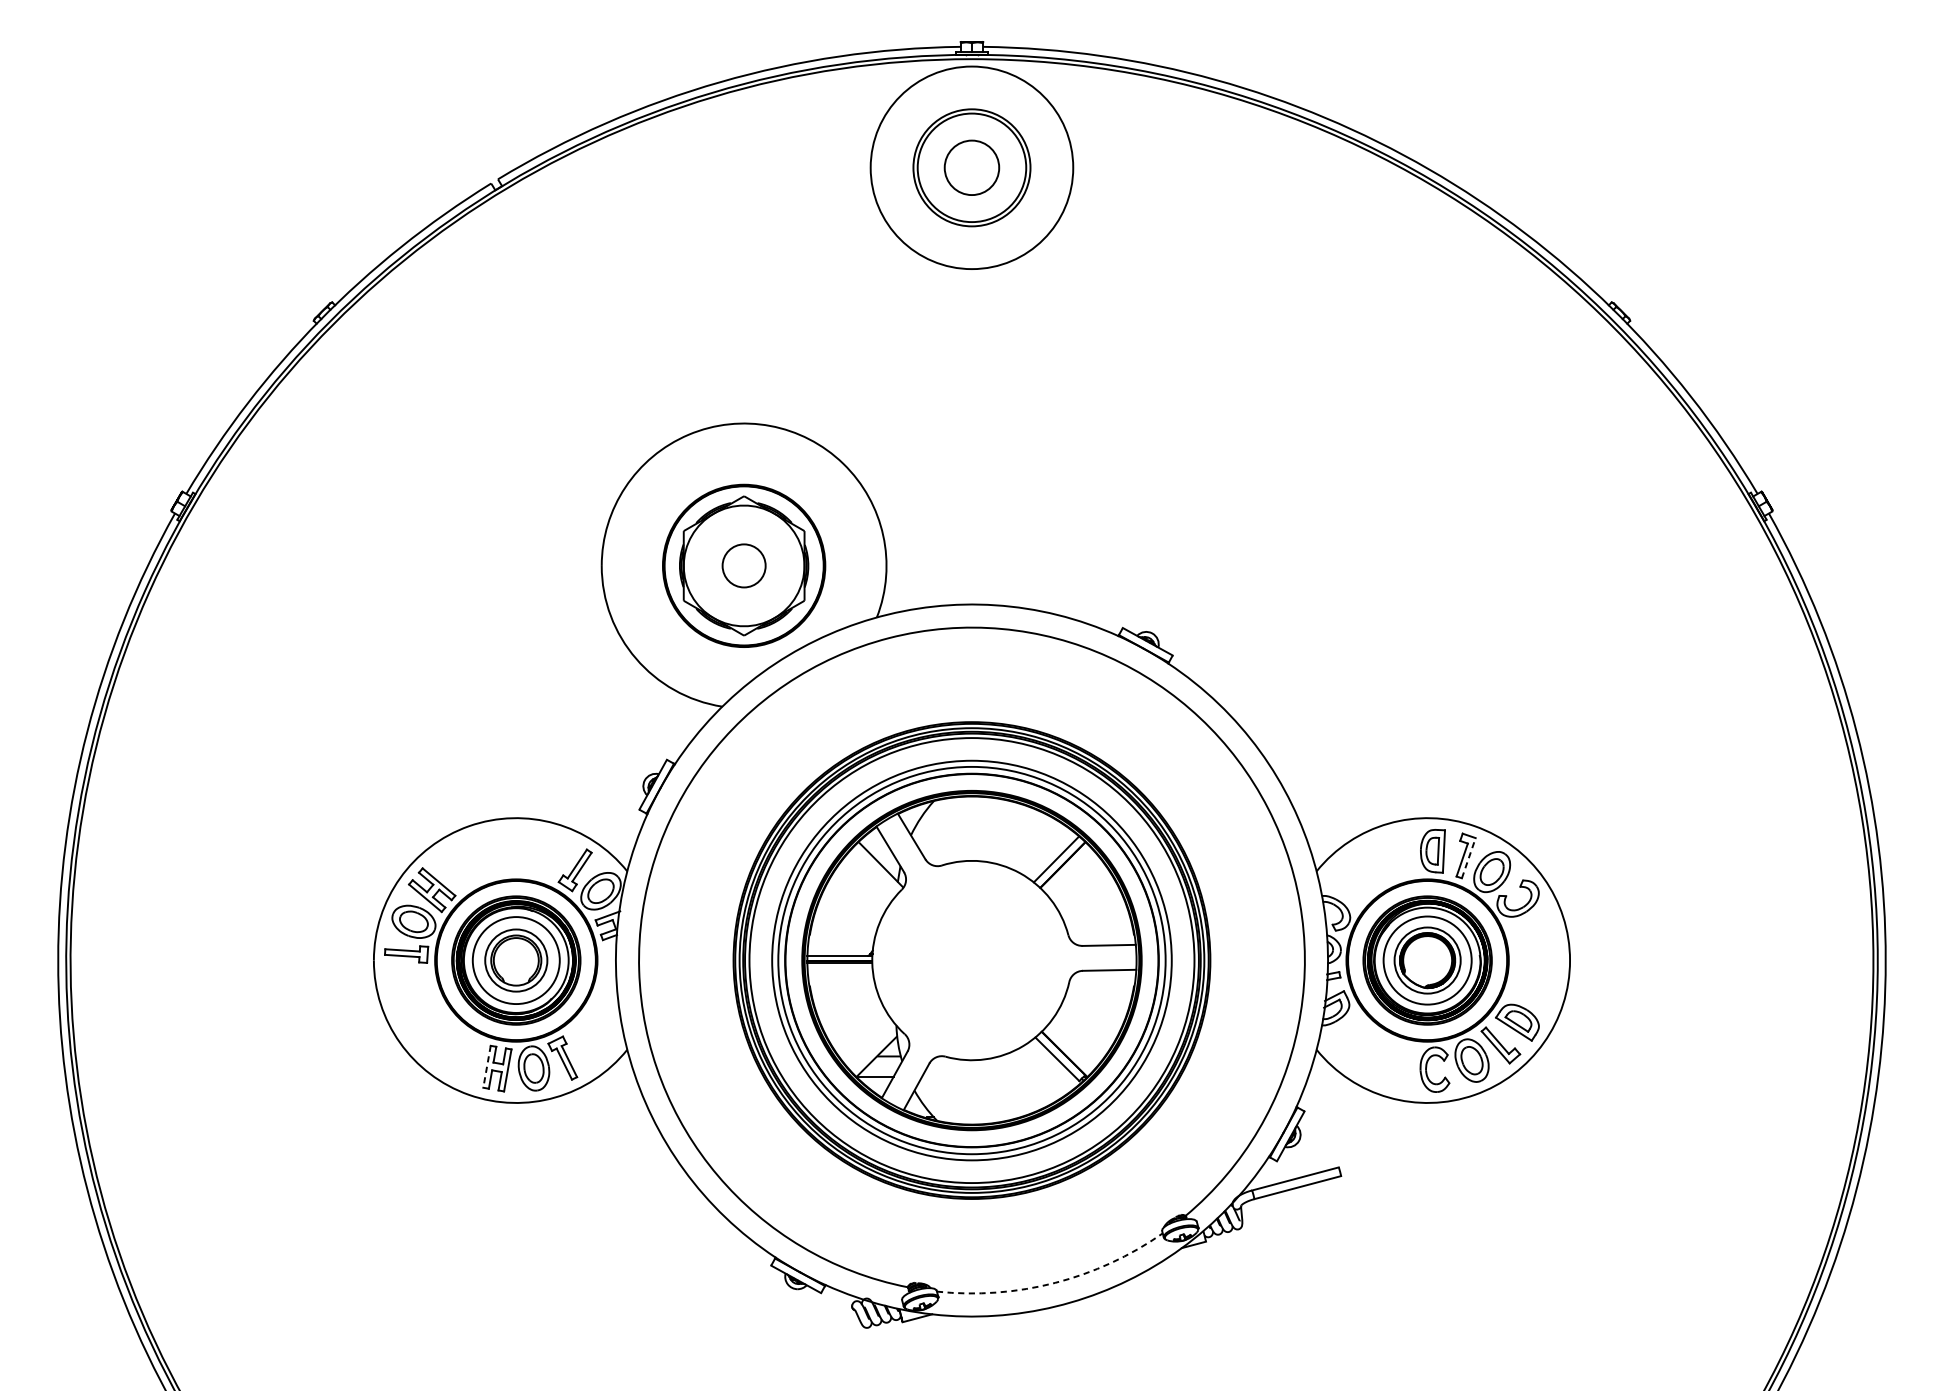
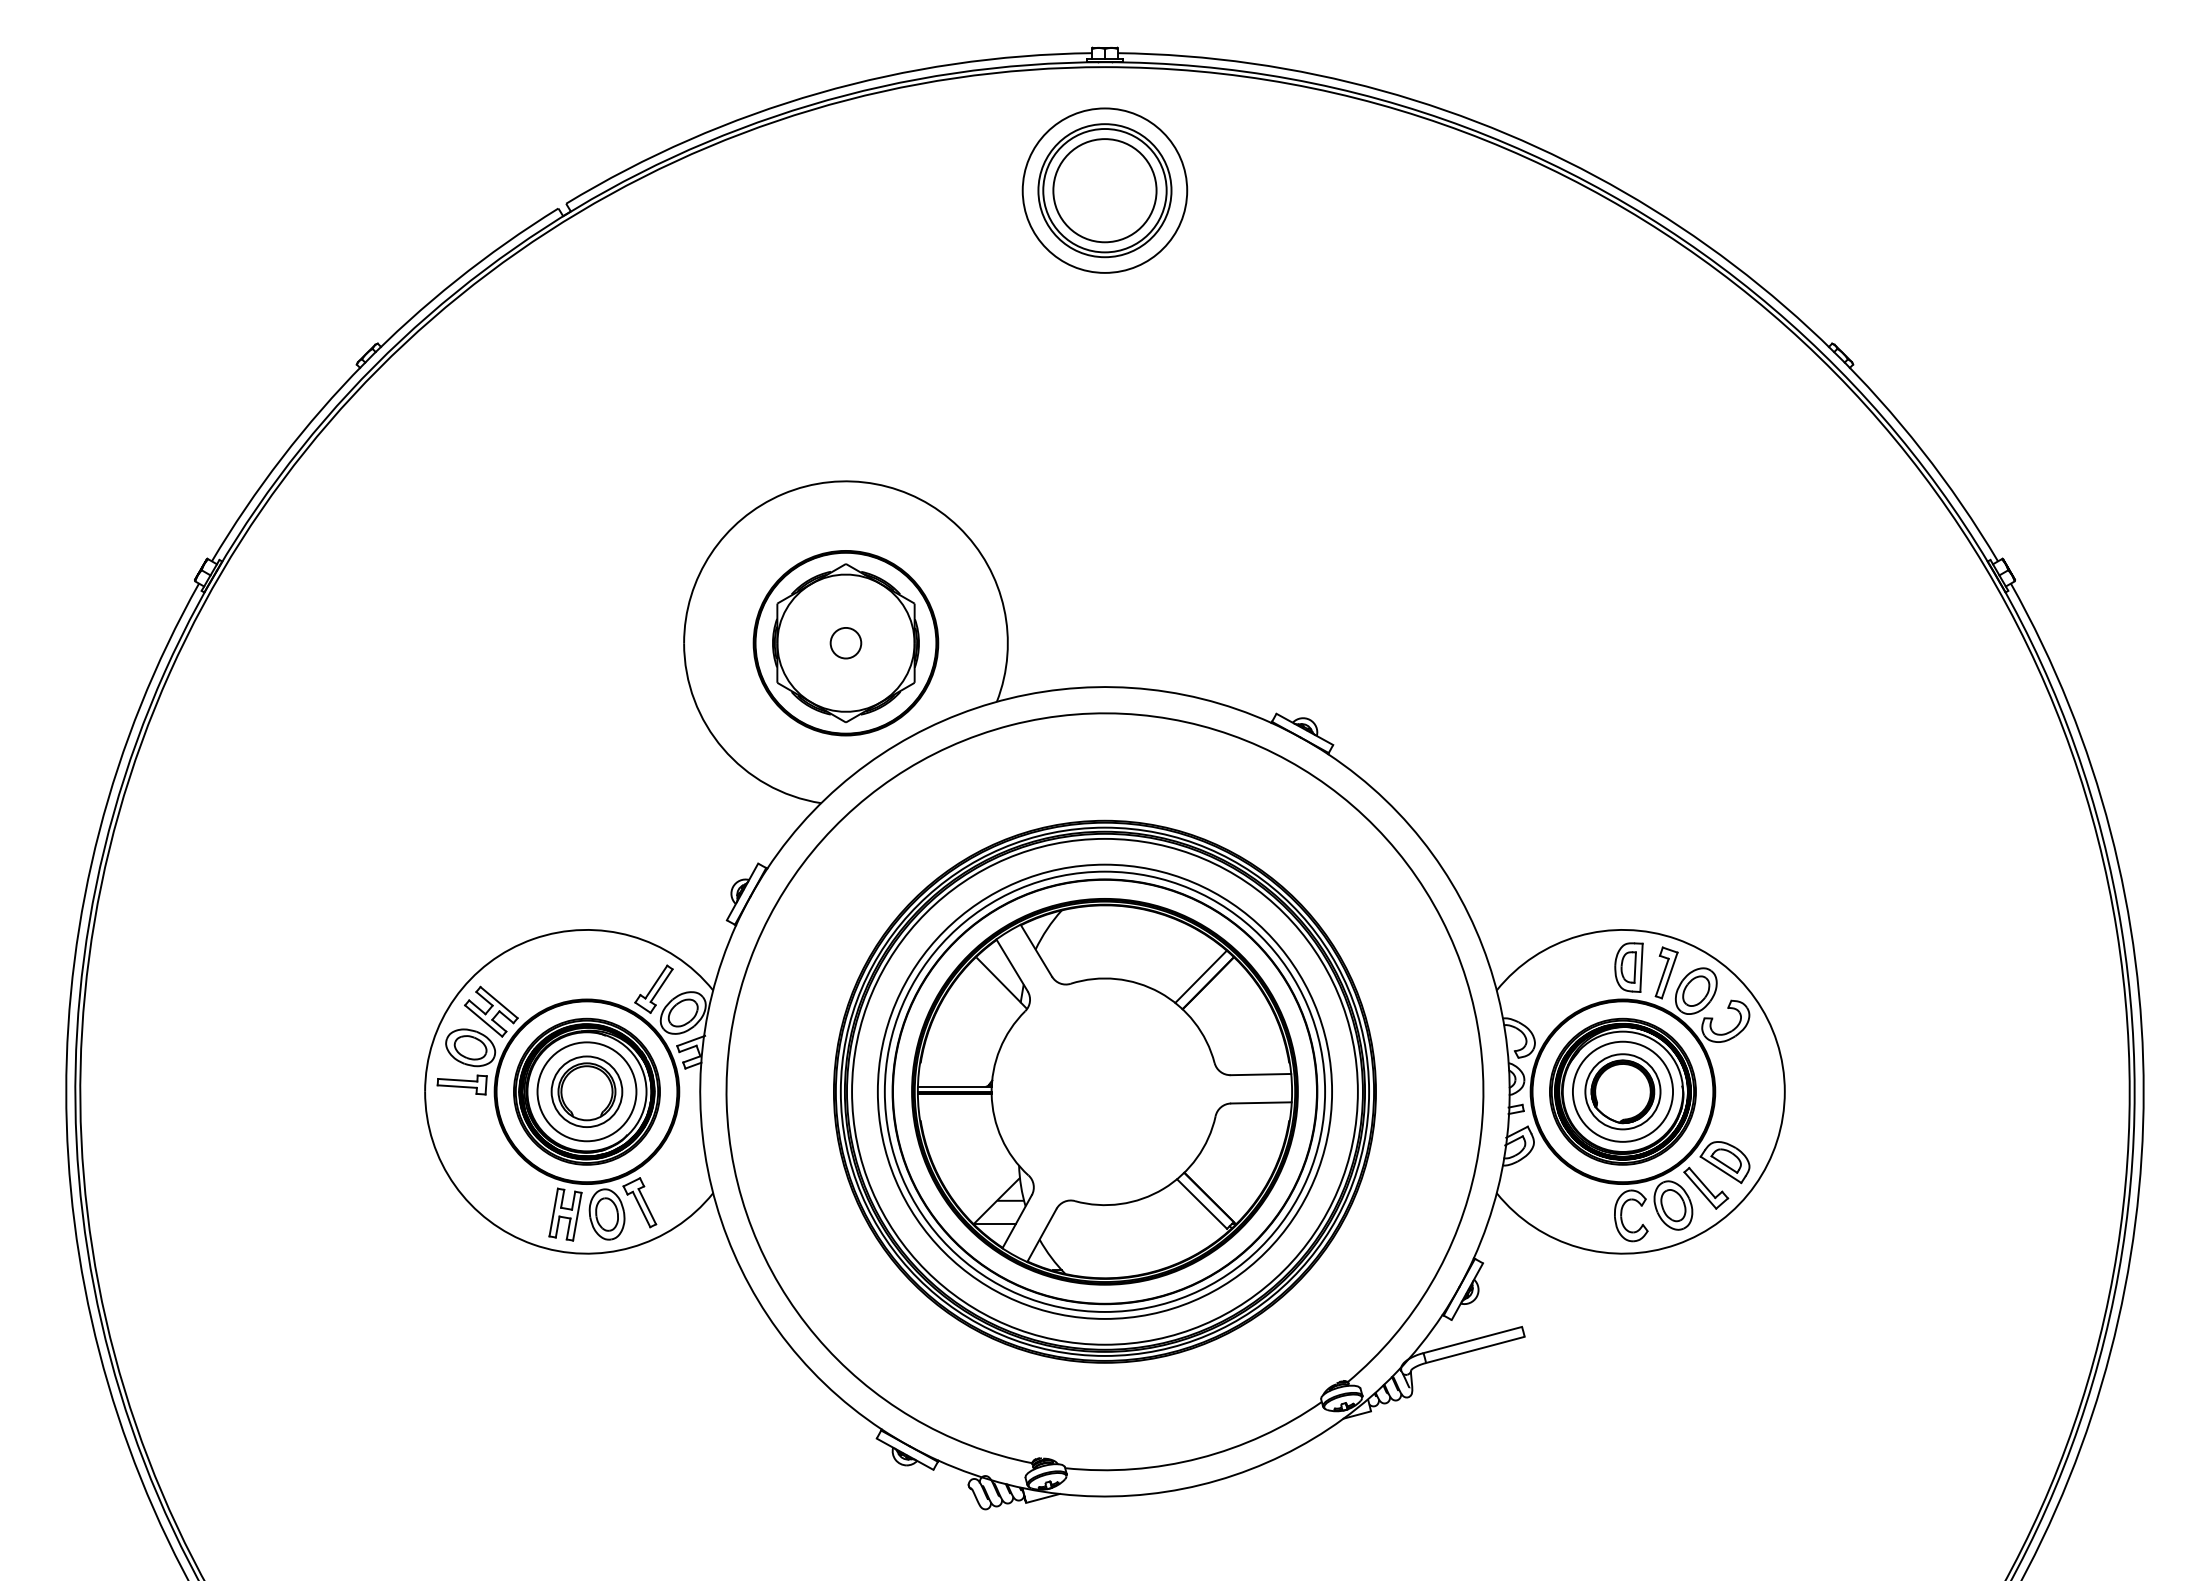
circle: (971, 167) -> (1104, 190), size x0.71
circle: (971, 167) -> (1104, 190), size x1.67
circle: (743, 565) -> (845, 642), size x0.62
line: (1468, 858) -> (1669, 975), dashed -> solid
line: (486, 1067) -> (553, 1213), dashed -> solid
arc: (1055, 1283) -> (1199, 1458), dashed -> solid

